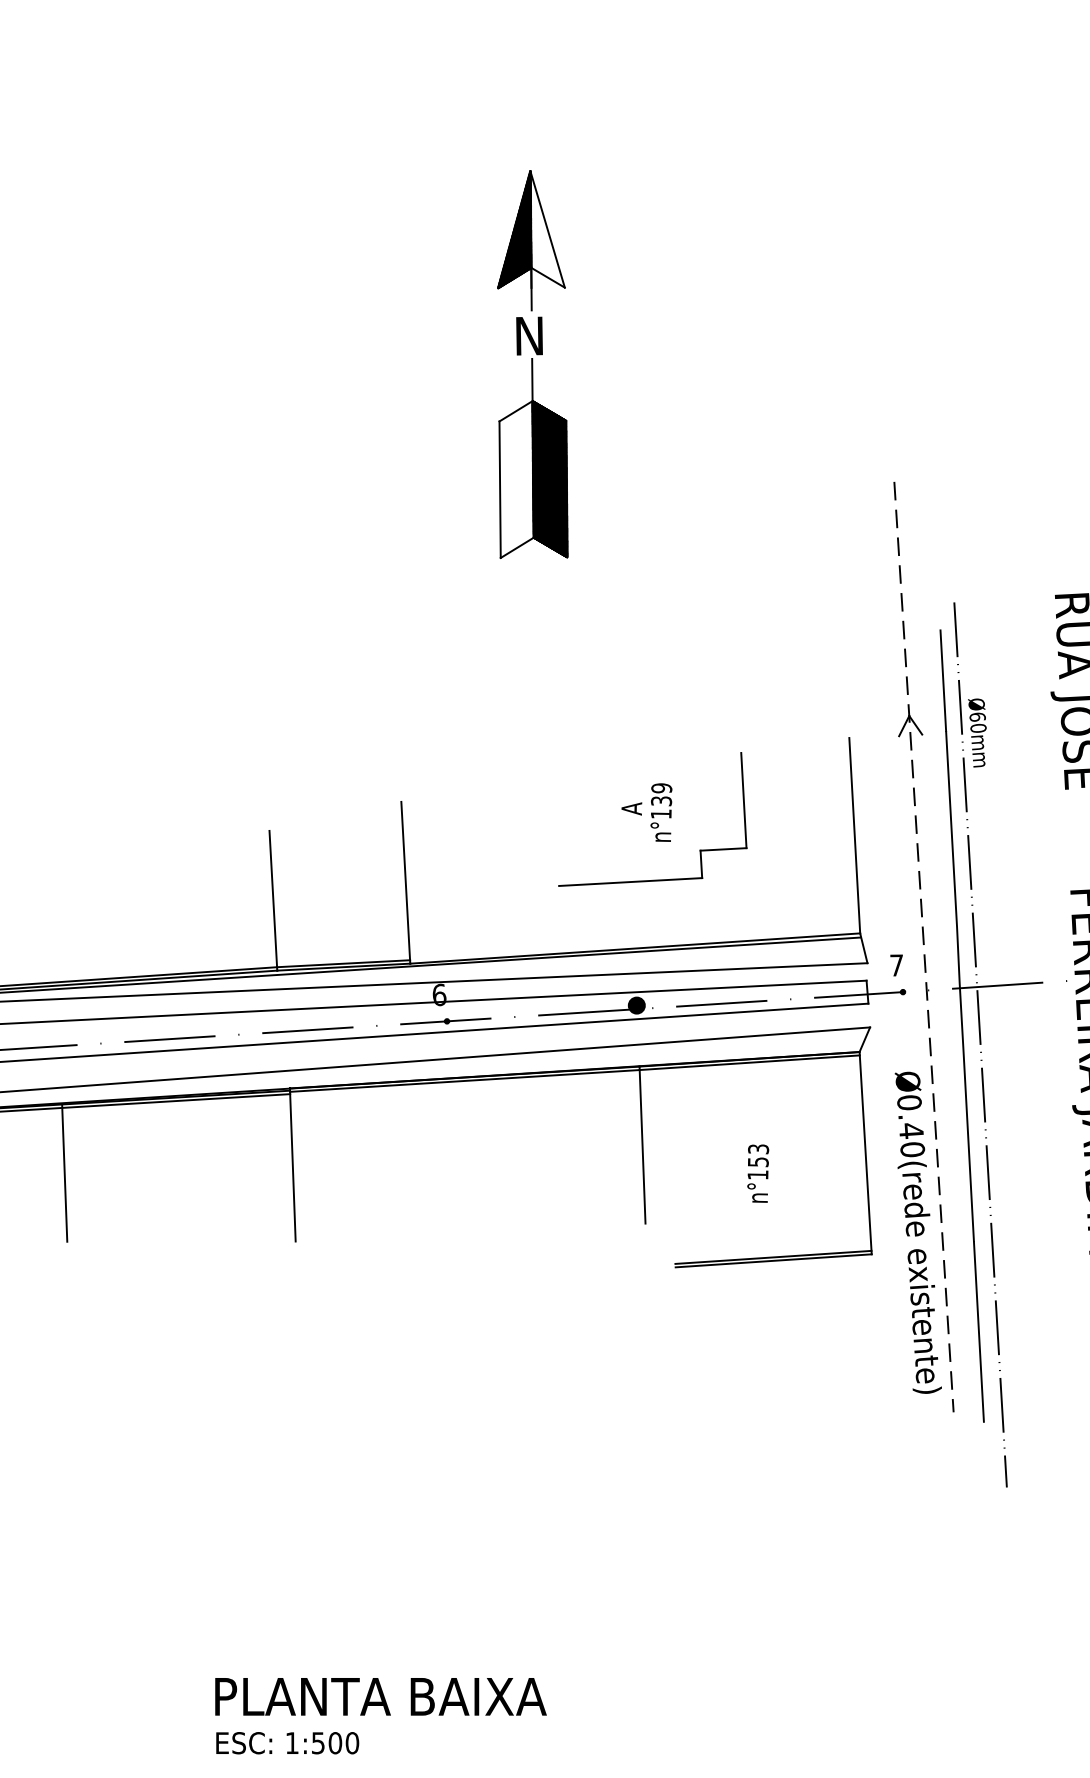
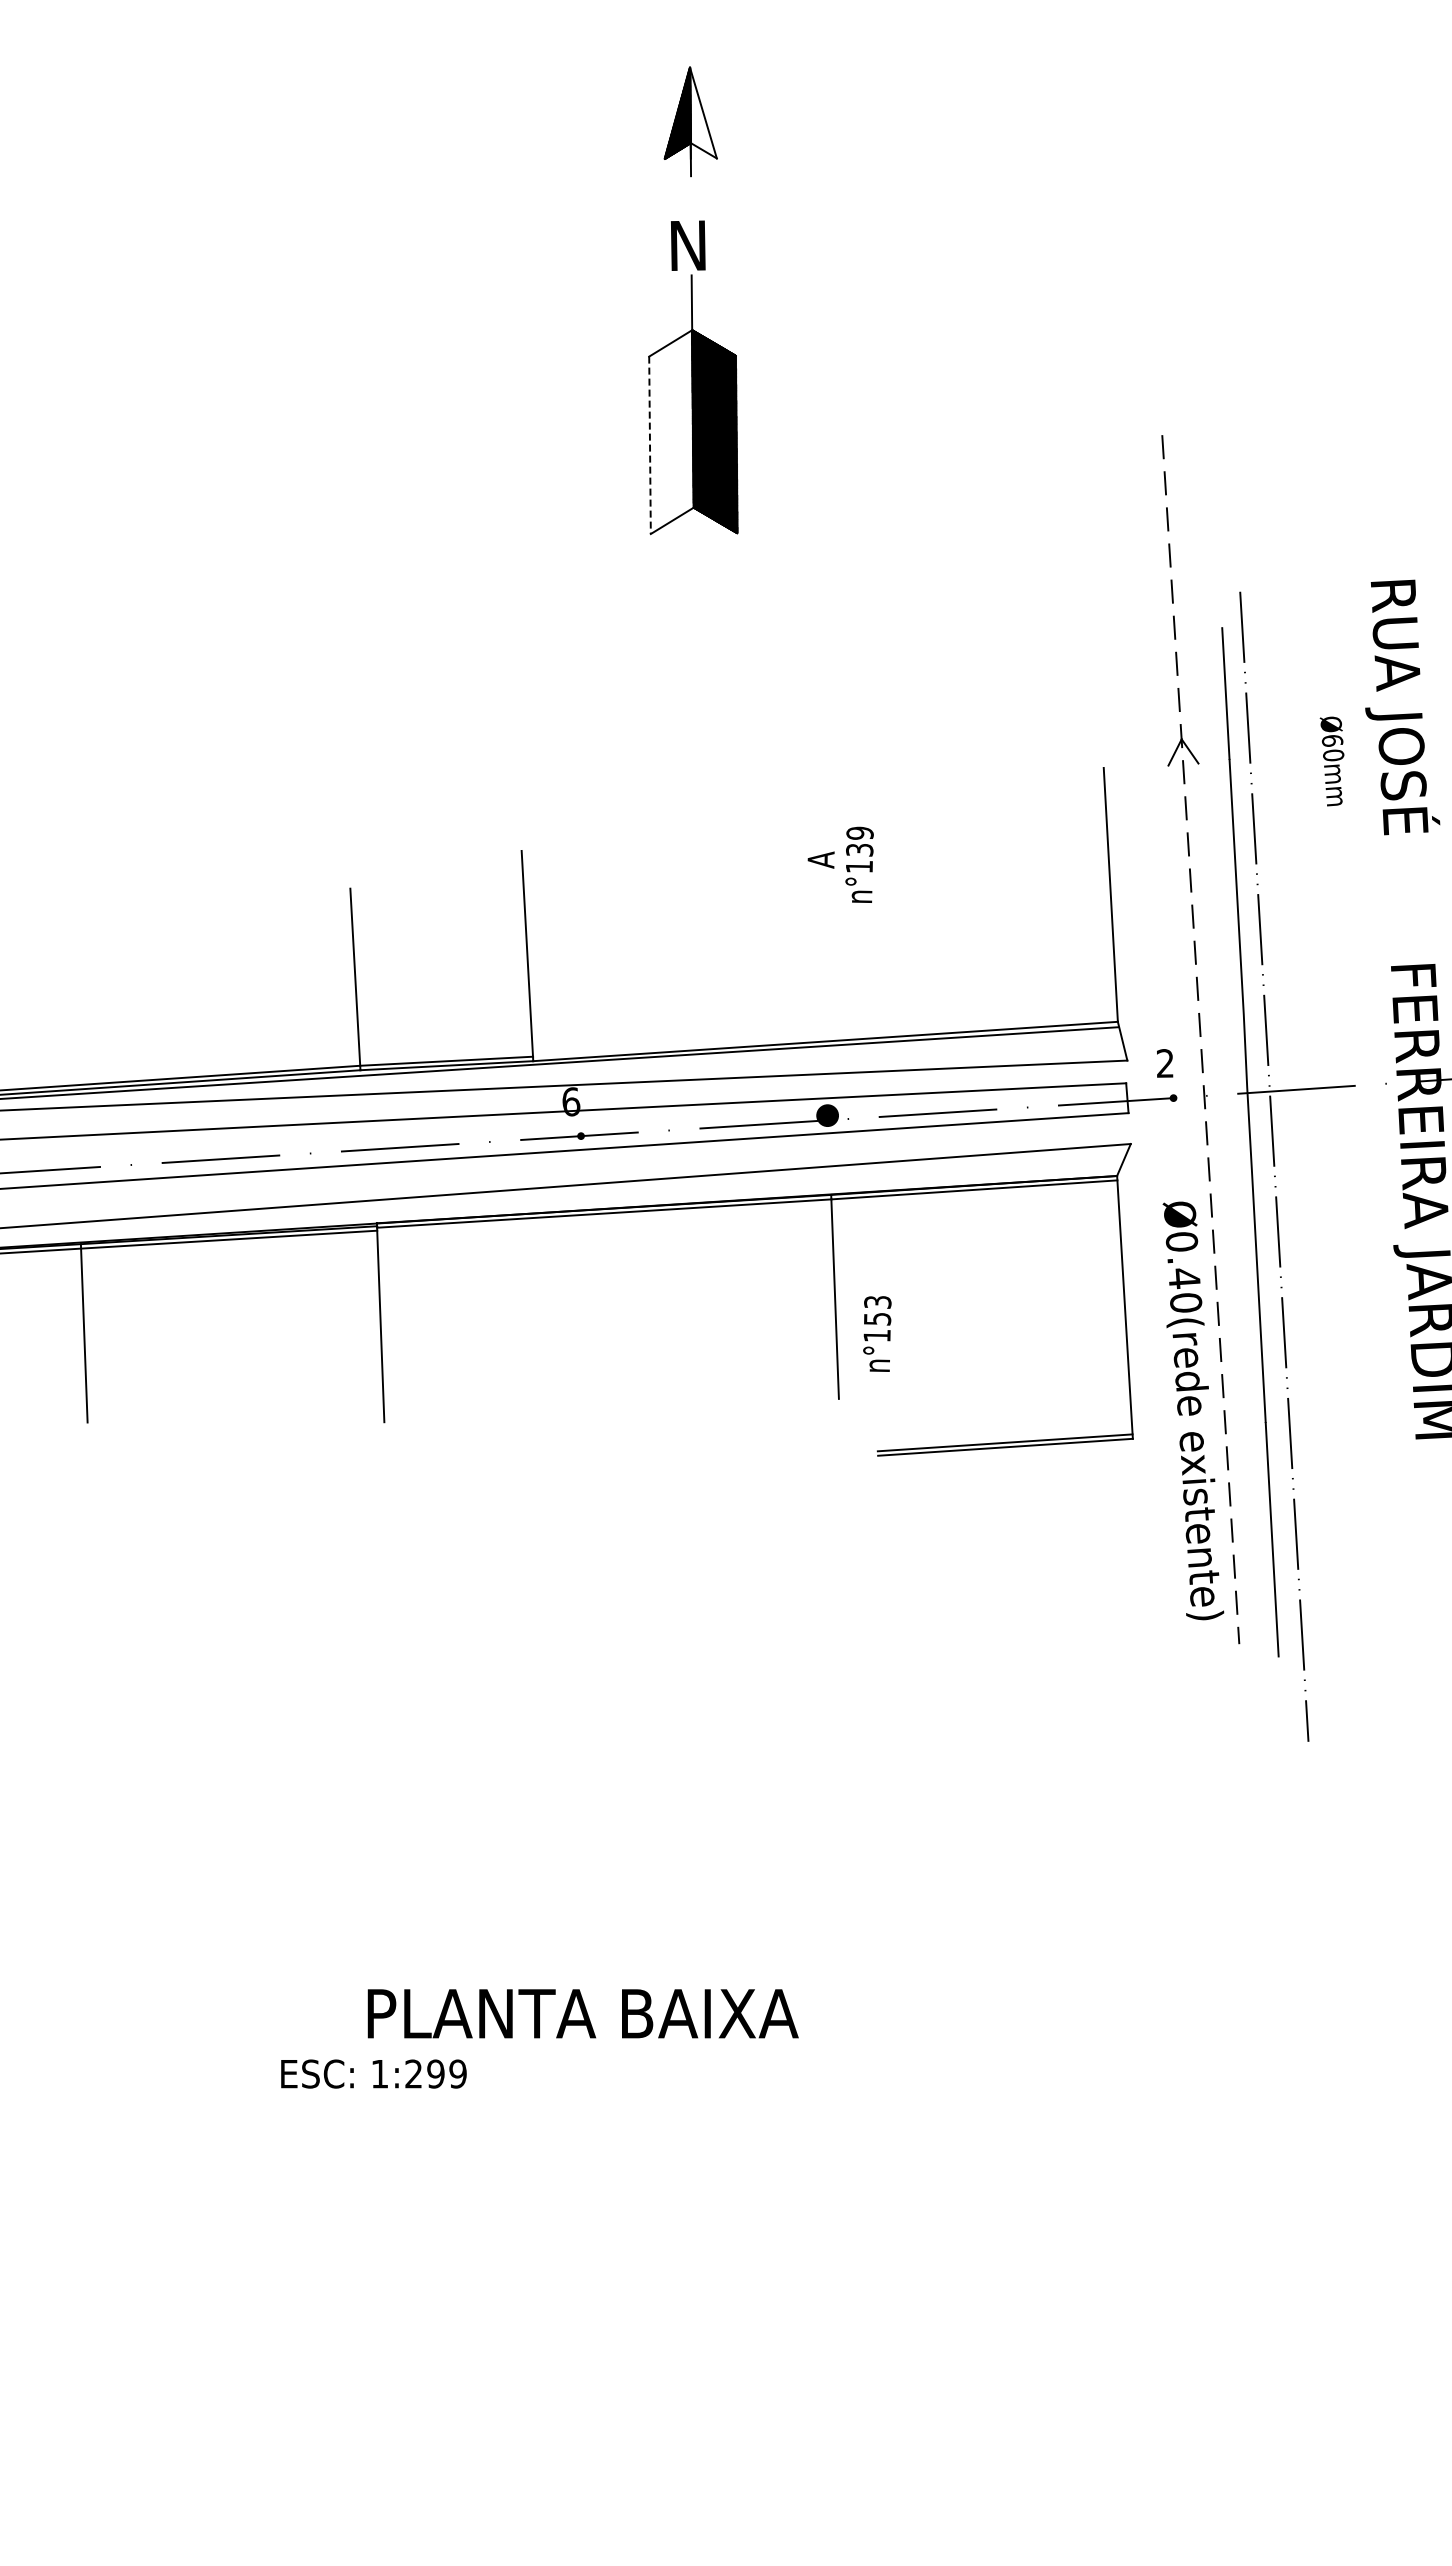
part: (531, 240) -> (690, 121), size x0.6
line: (500, 489) -> (650, 445), solid -> dashed
text: (976, 733) -> (1331, 761), moved
part: (699, 850) -> (909, 913), removed
text: (896, 965) -> (1165, 1063), 7 -> 2
text: (758, 1173) -> (877, 1333), moved
text: (380, 1696) -> (582, 2013), moved
text: (335, 1742) -> (435, 2073), 1:500 -> 1:299

